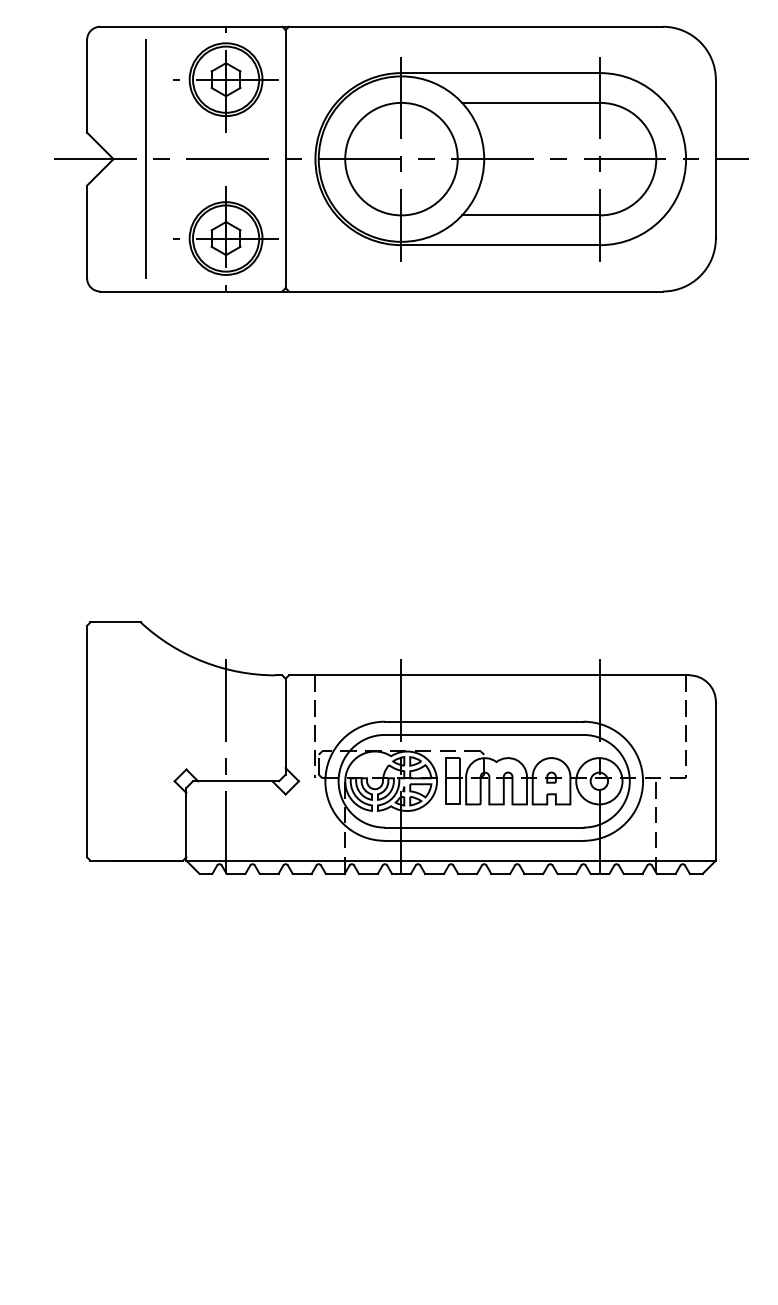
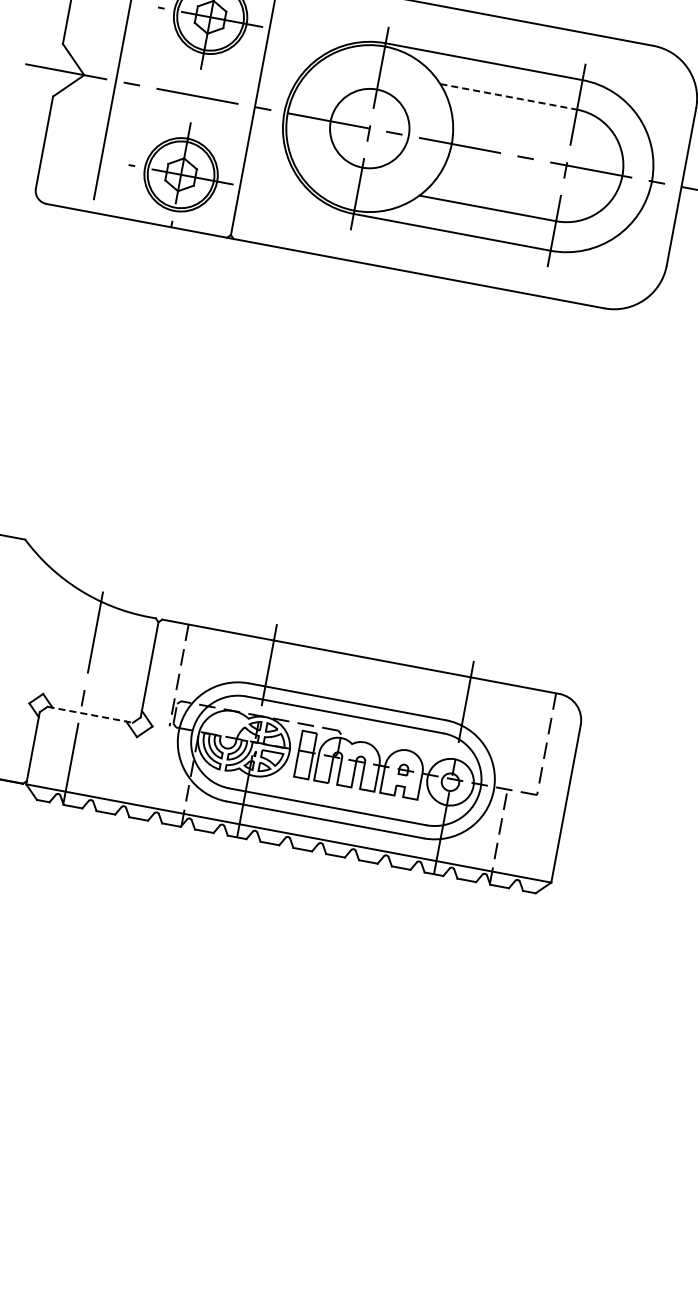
line: (531, 102) -> (509, 96), solid -> dashed
circle: (401, 158) -> (369, 127), size x0.7
line: (236, 781) -> (90, 715), solid -> dashed

